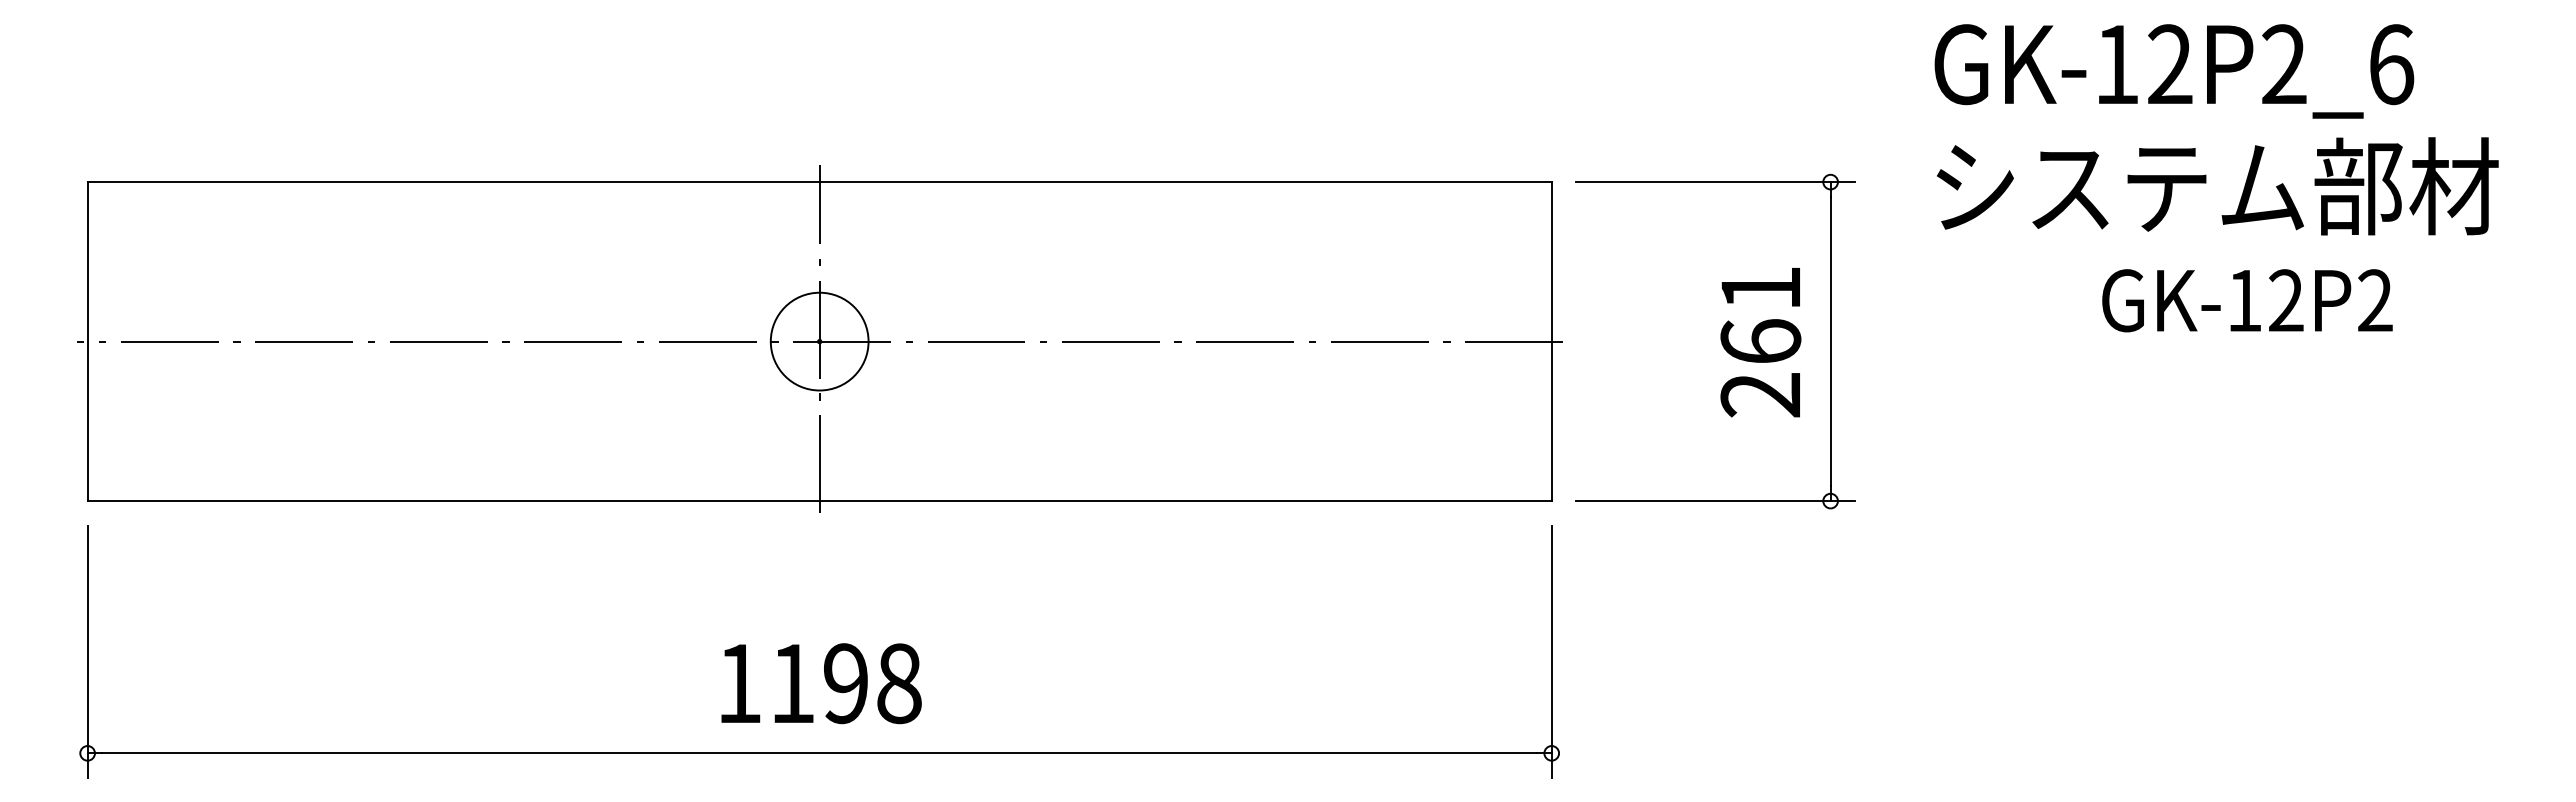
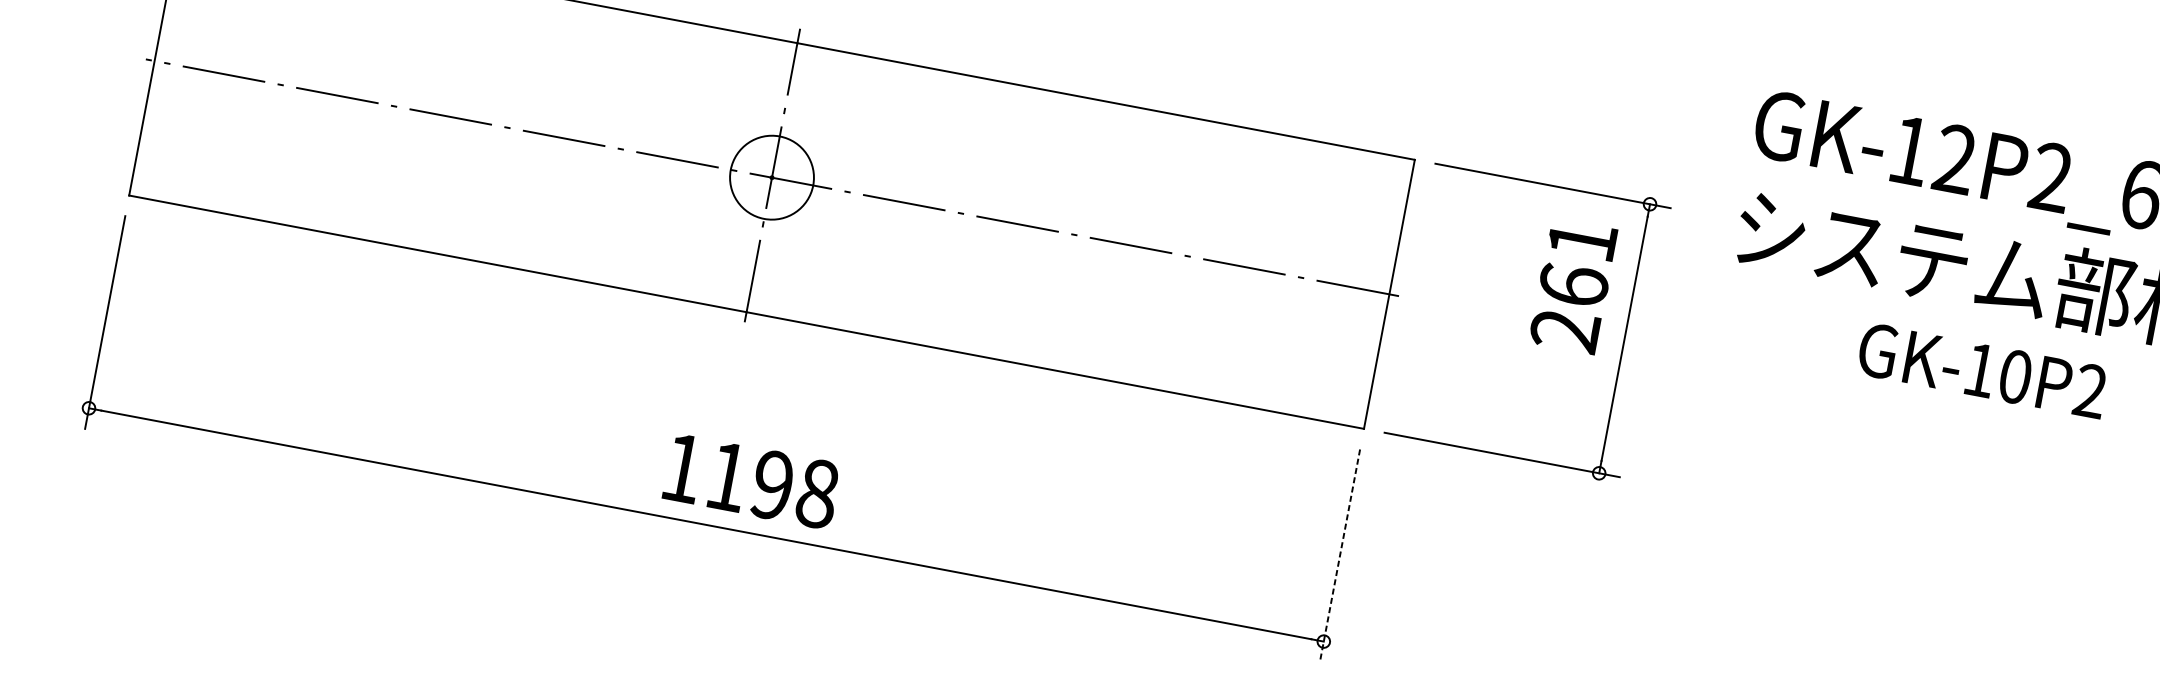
text: (2286, 300) -> (2015, 376), GK-12P2 -> GK-10P2
text: (1760, 342) -> (1573, 286), moved
line: (1551, 652) -> (1339, 556), solid -> dashed
text: (821, 683) -> (752, 481), moved

